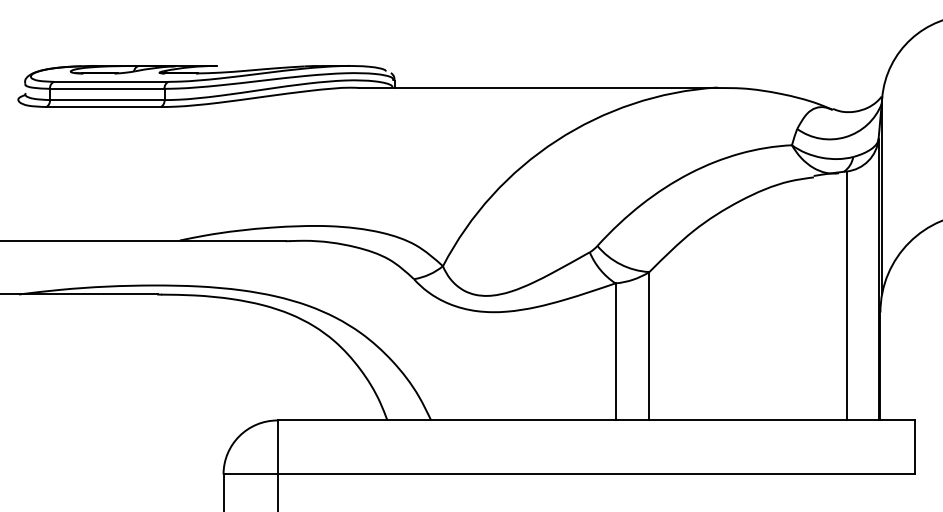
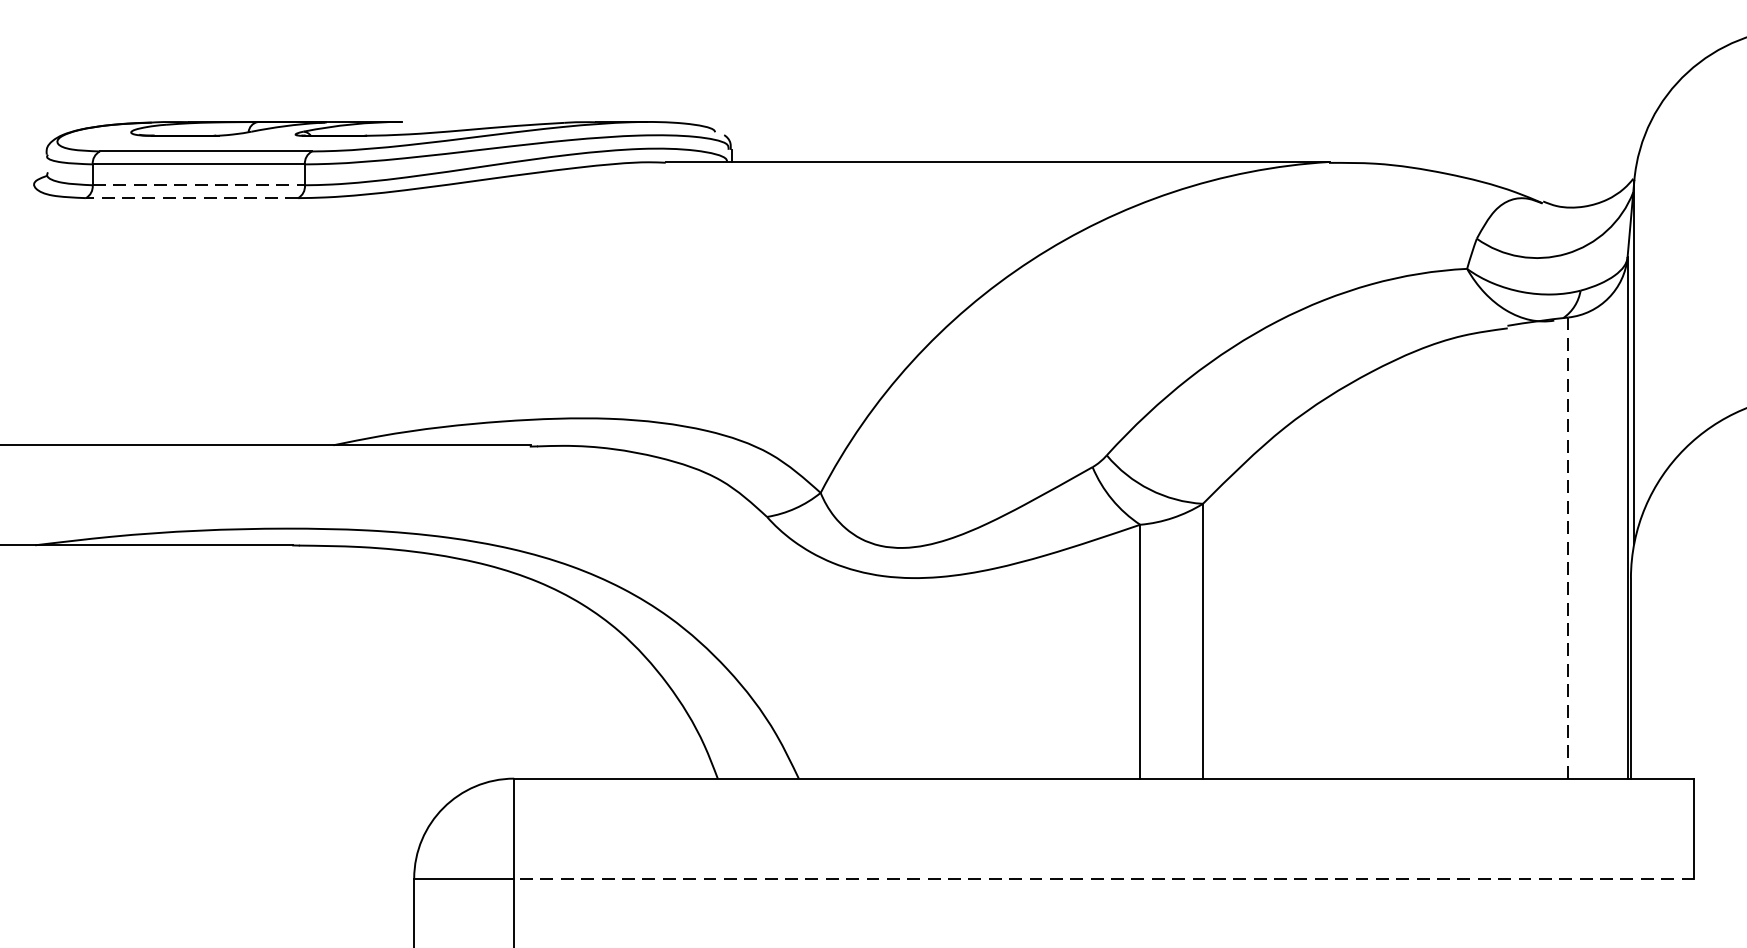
line: (107, 100) -> (199, 185), solid -> dashed
line: (103, 107) -> (191, 198), solid -> dashed
line: (846, 295) -> (1568, 547), solid -> dashed
line: (596, 474) -> (1105, 878), solid -> dashed

